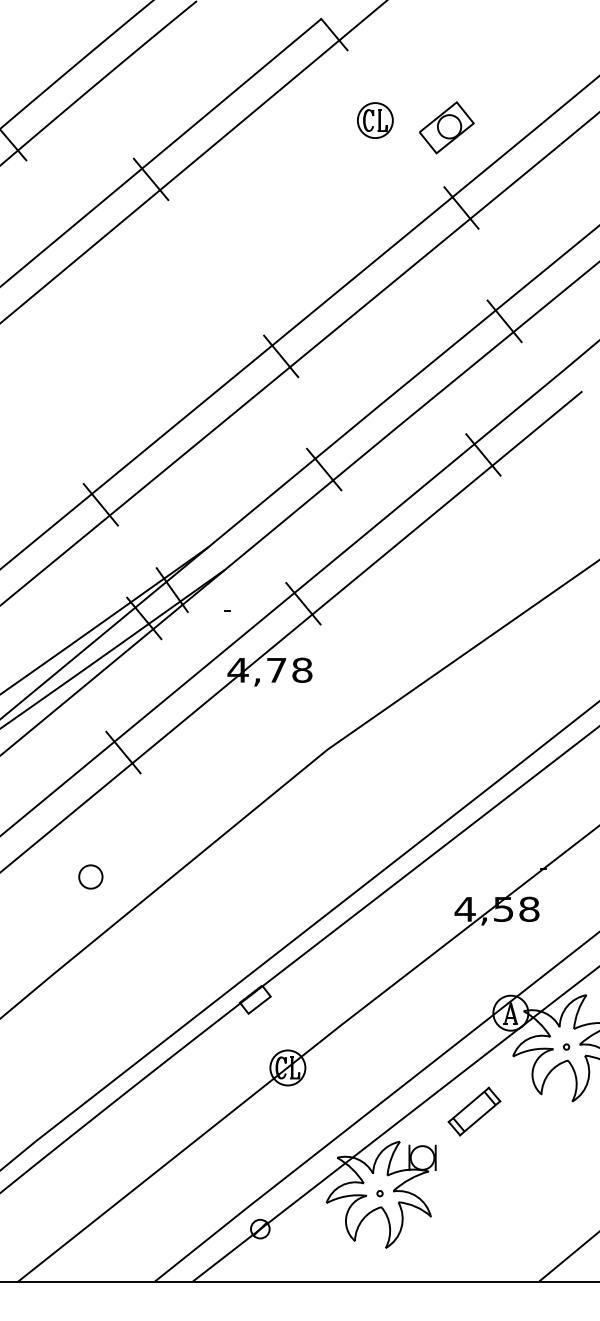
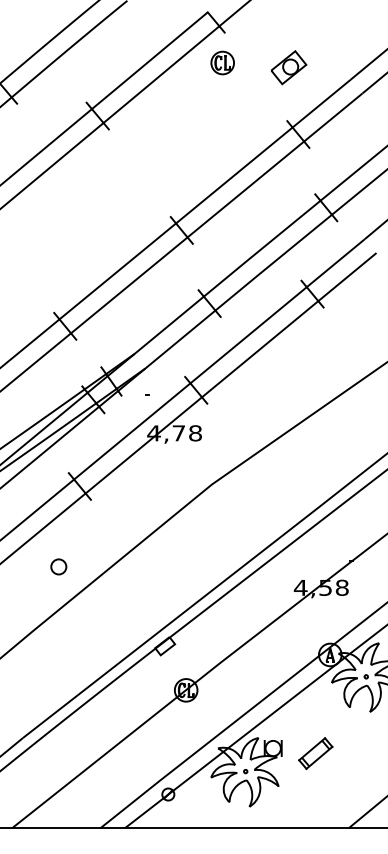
part: (375, 119) -> (222, 62), moved
part: (446, 127) -> (288, 67), moved
part: (474, 1111) -> (315, 753), moved

